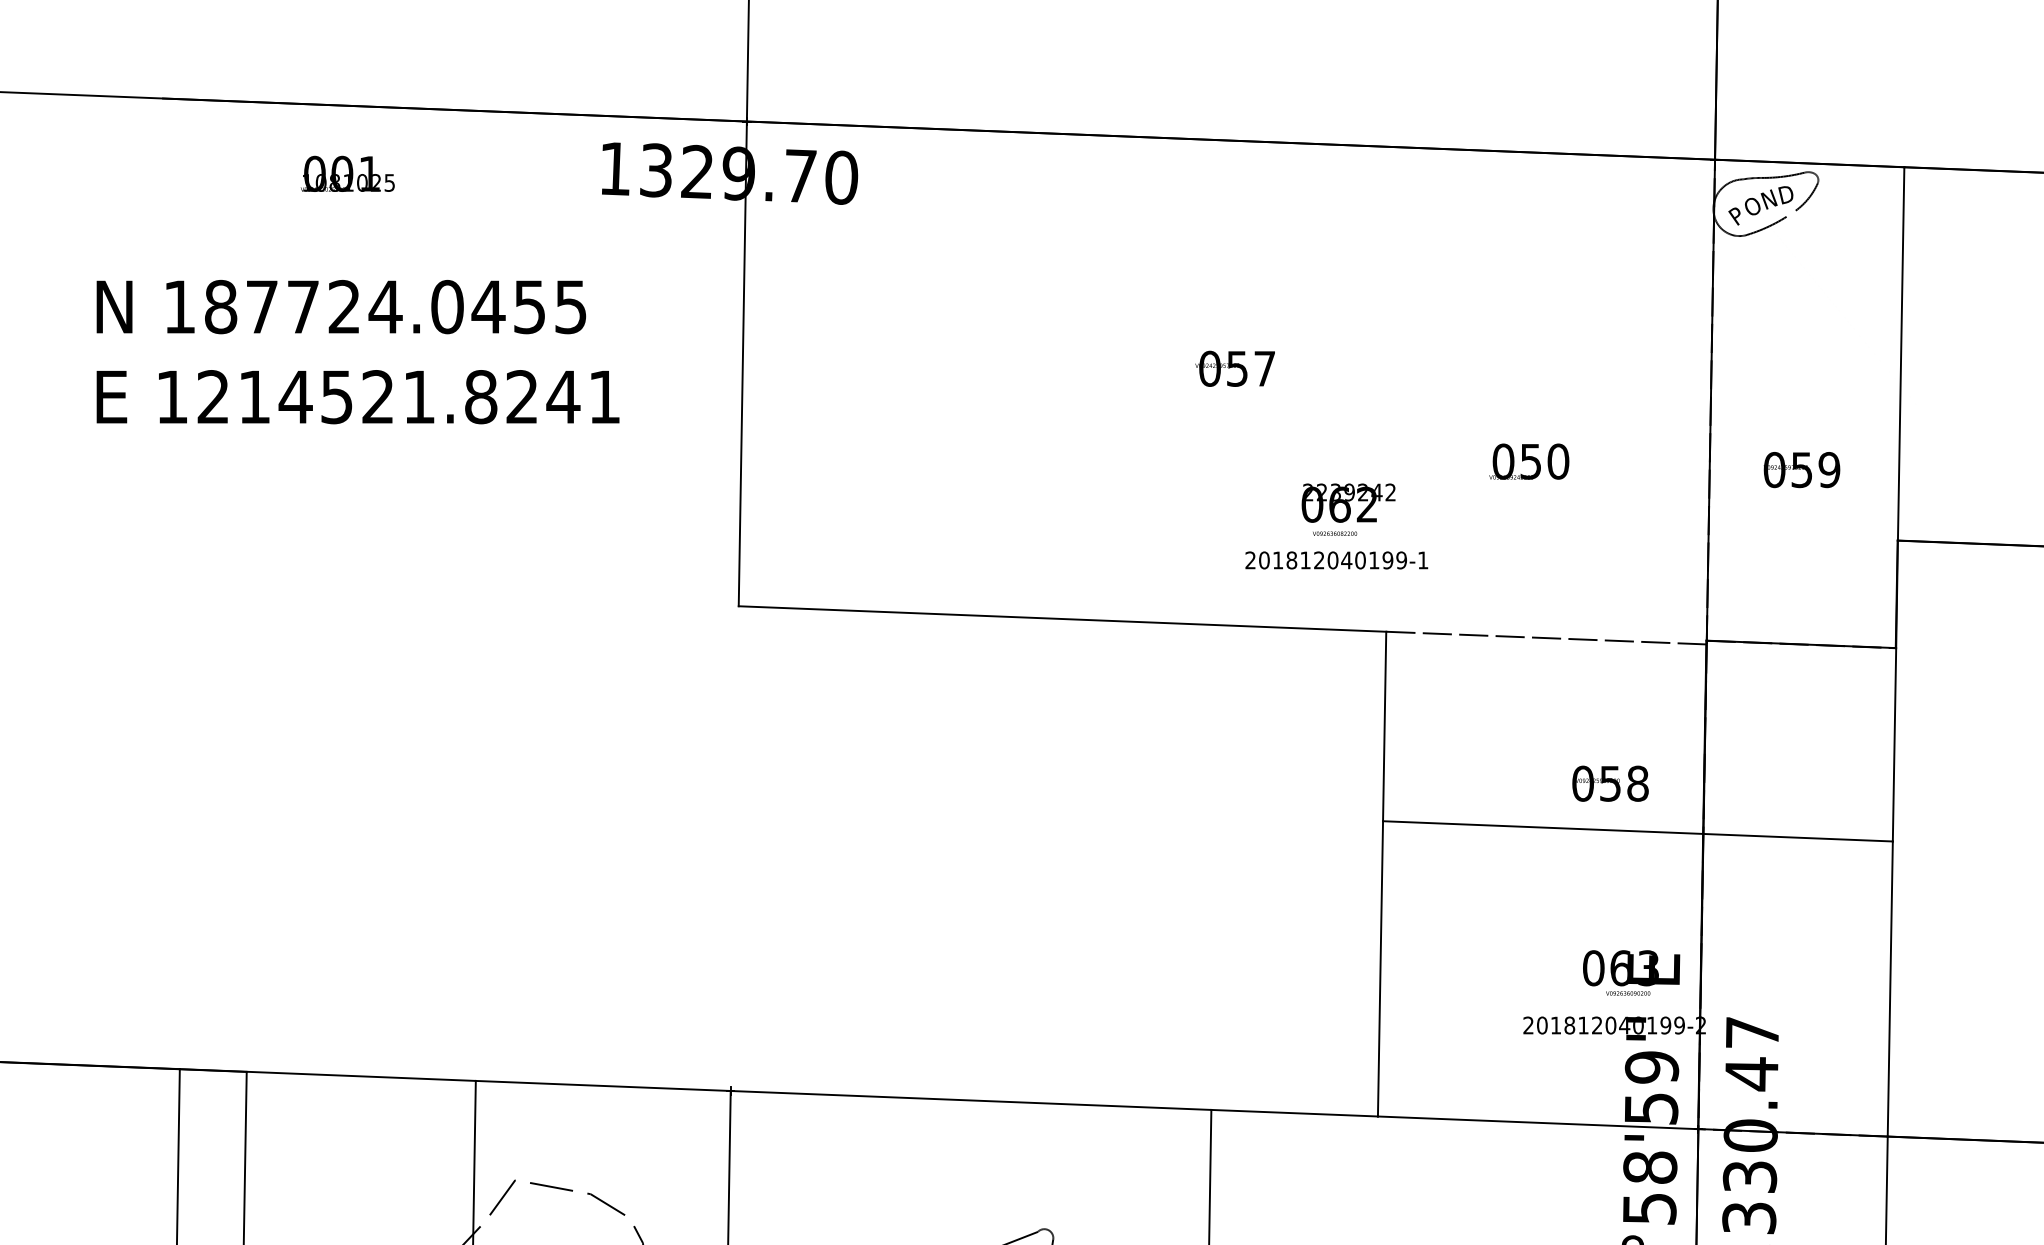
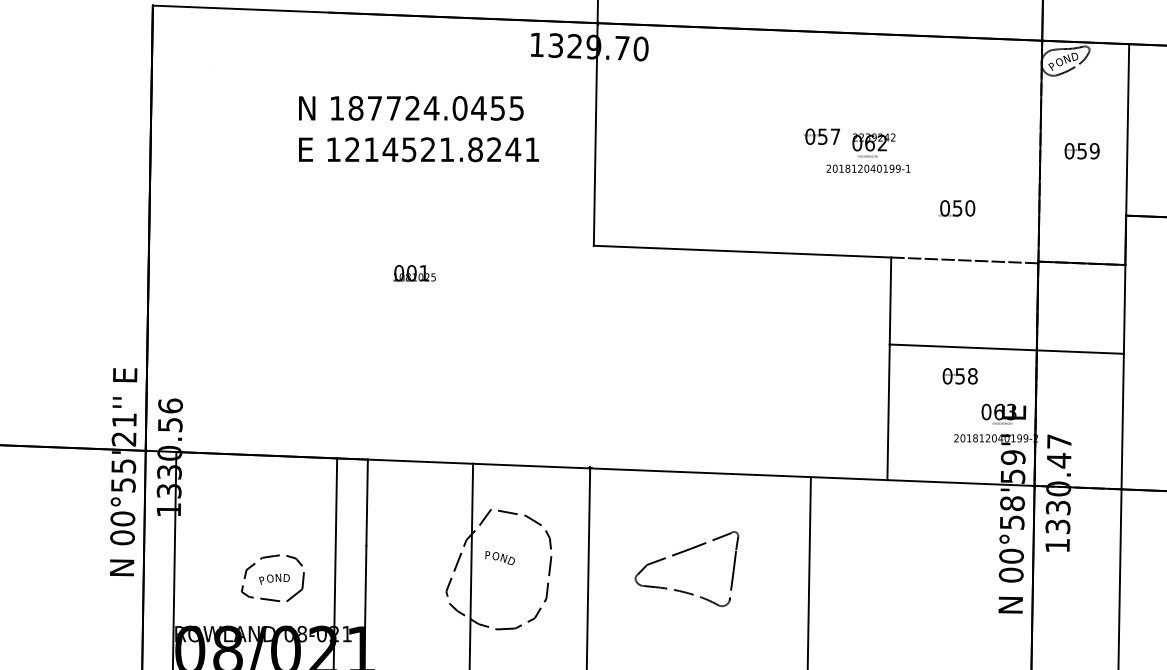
text: (346, 174) -> (413, 273), moved
text: (1528, 461) -> (956, 208), moved
text: (1800, 470) -> (1081, 151), moved
text: (1336, 525) -> (868, 152), moved
text: (1608, 784) -> (959, 376), moved

